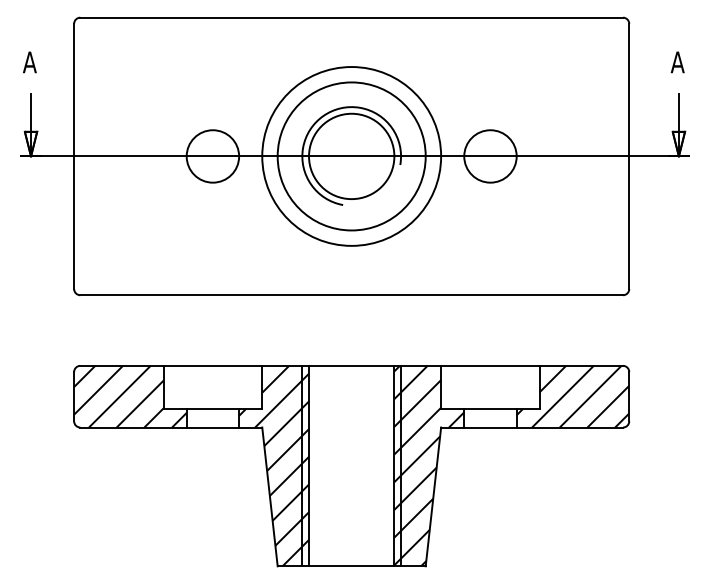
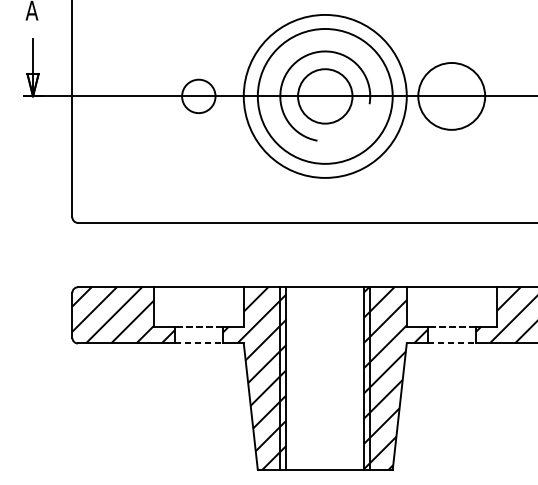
circle: (212, 156) -> (198, 96), size x0.7
circle: (351, 156) -> (325, 96), size x0.7
circle: (490, 156) -> (451, 96), size x1.4
line: (212, 409) -> (198, 327), solid -> dashed
line: (489, 409) -> (450, 327), solid -> dashed
line: (213, 427) -> (199, 343), solid -> dashed
line: (490, 427) -> (451, 343), solid -> dashed

